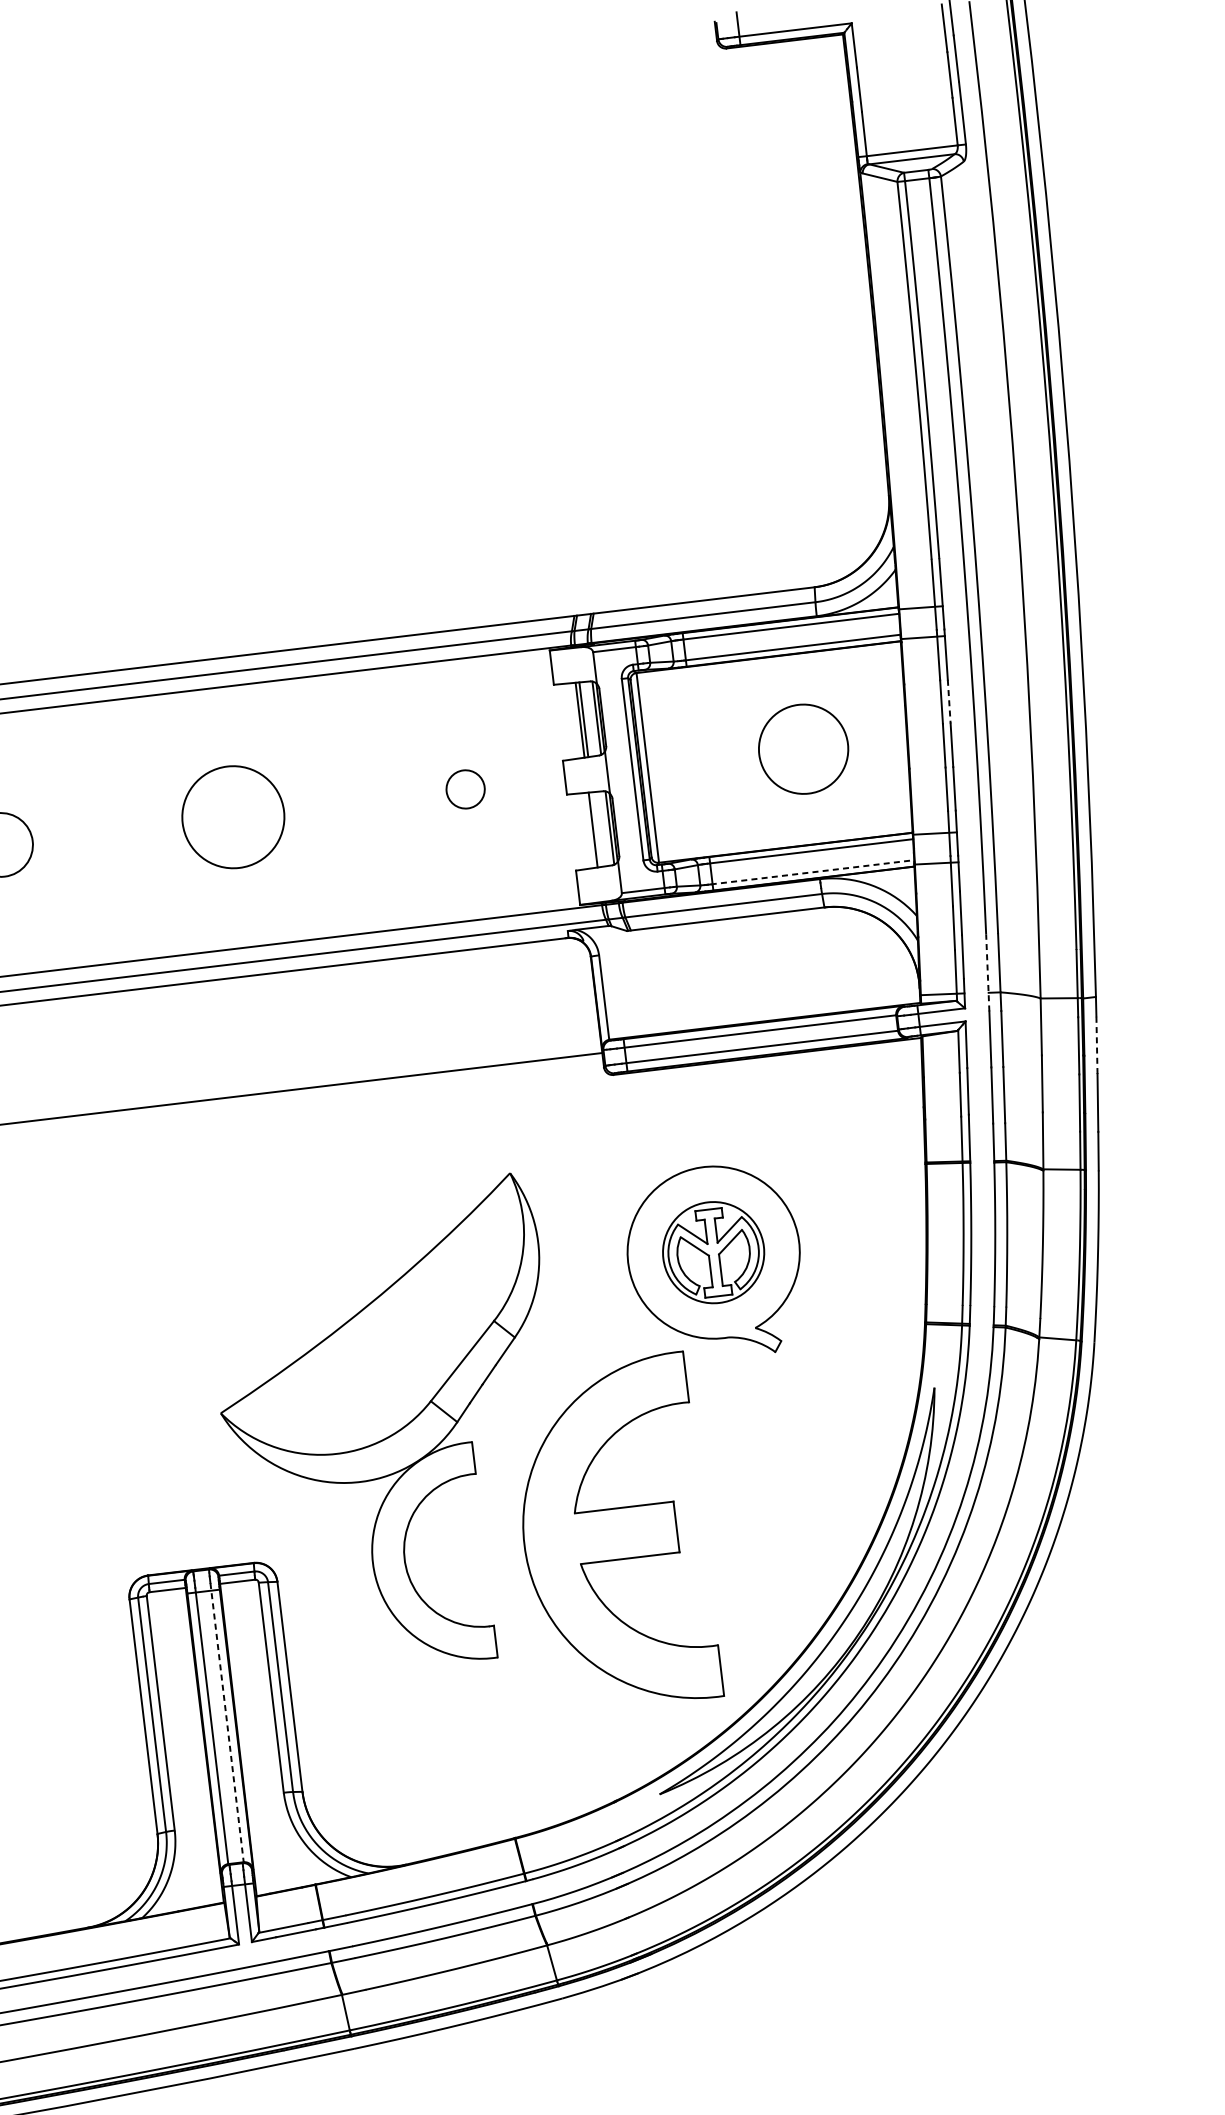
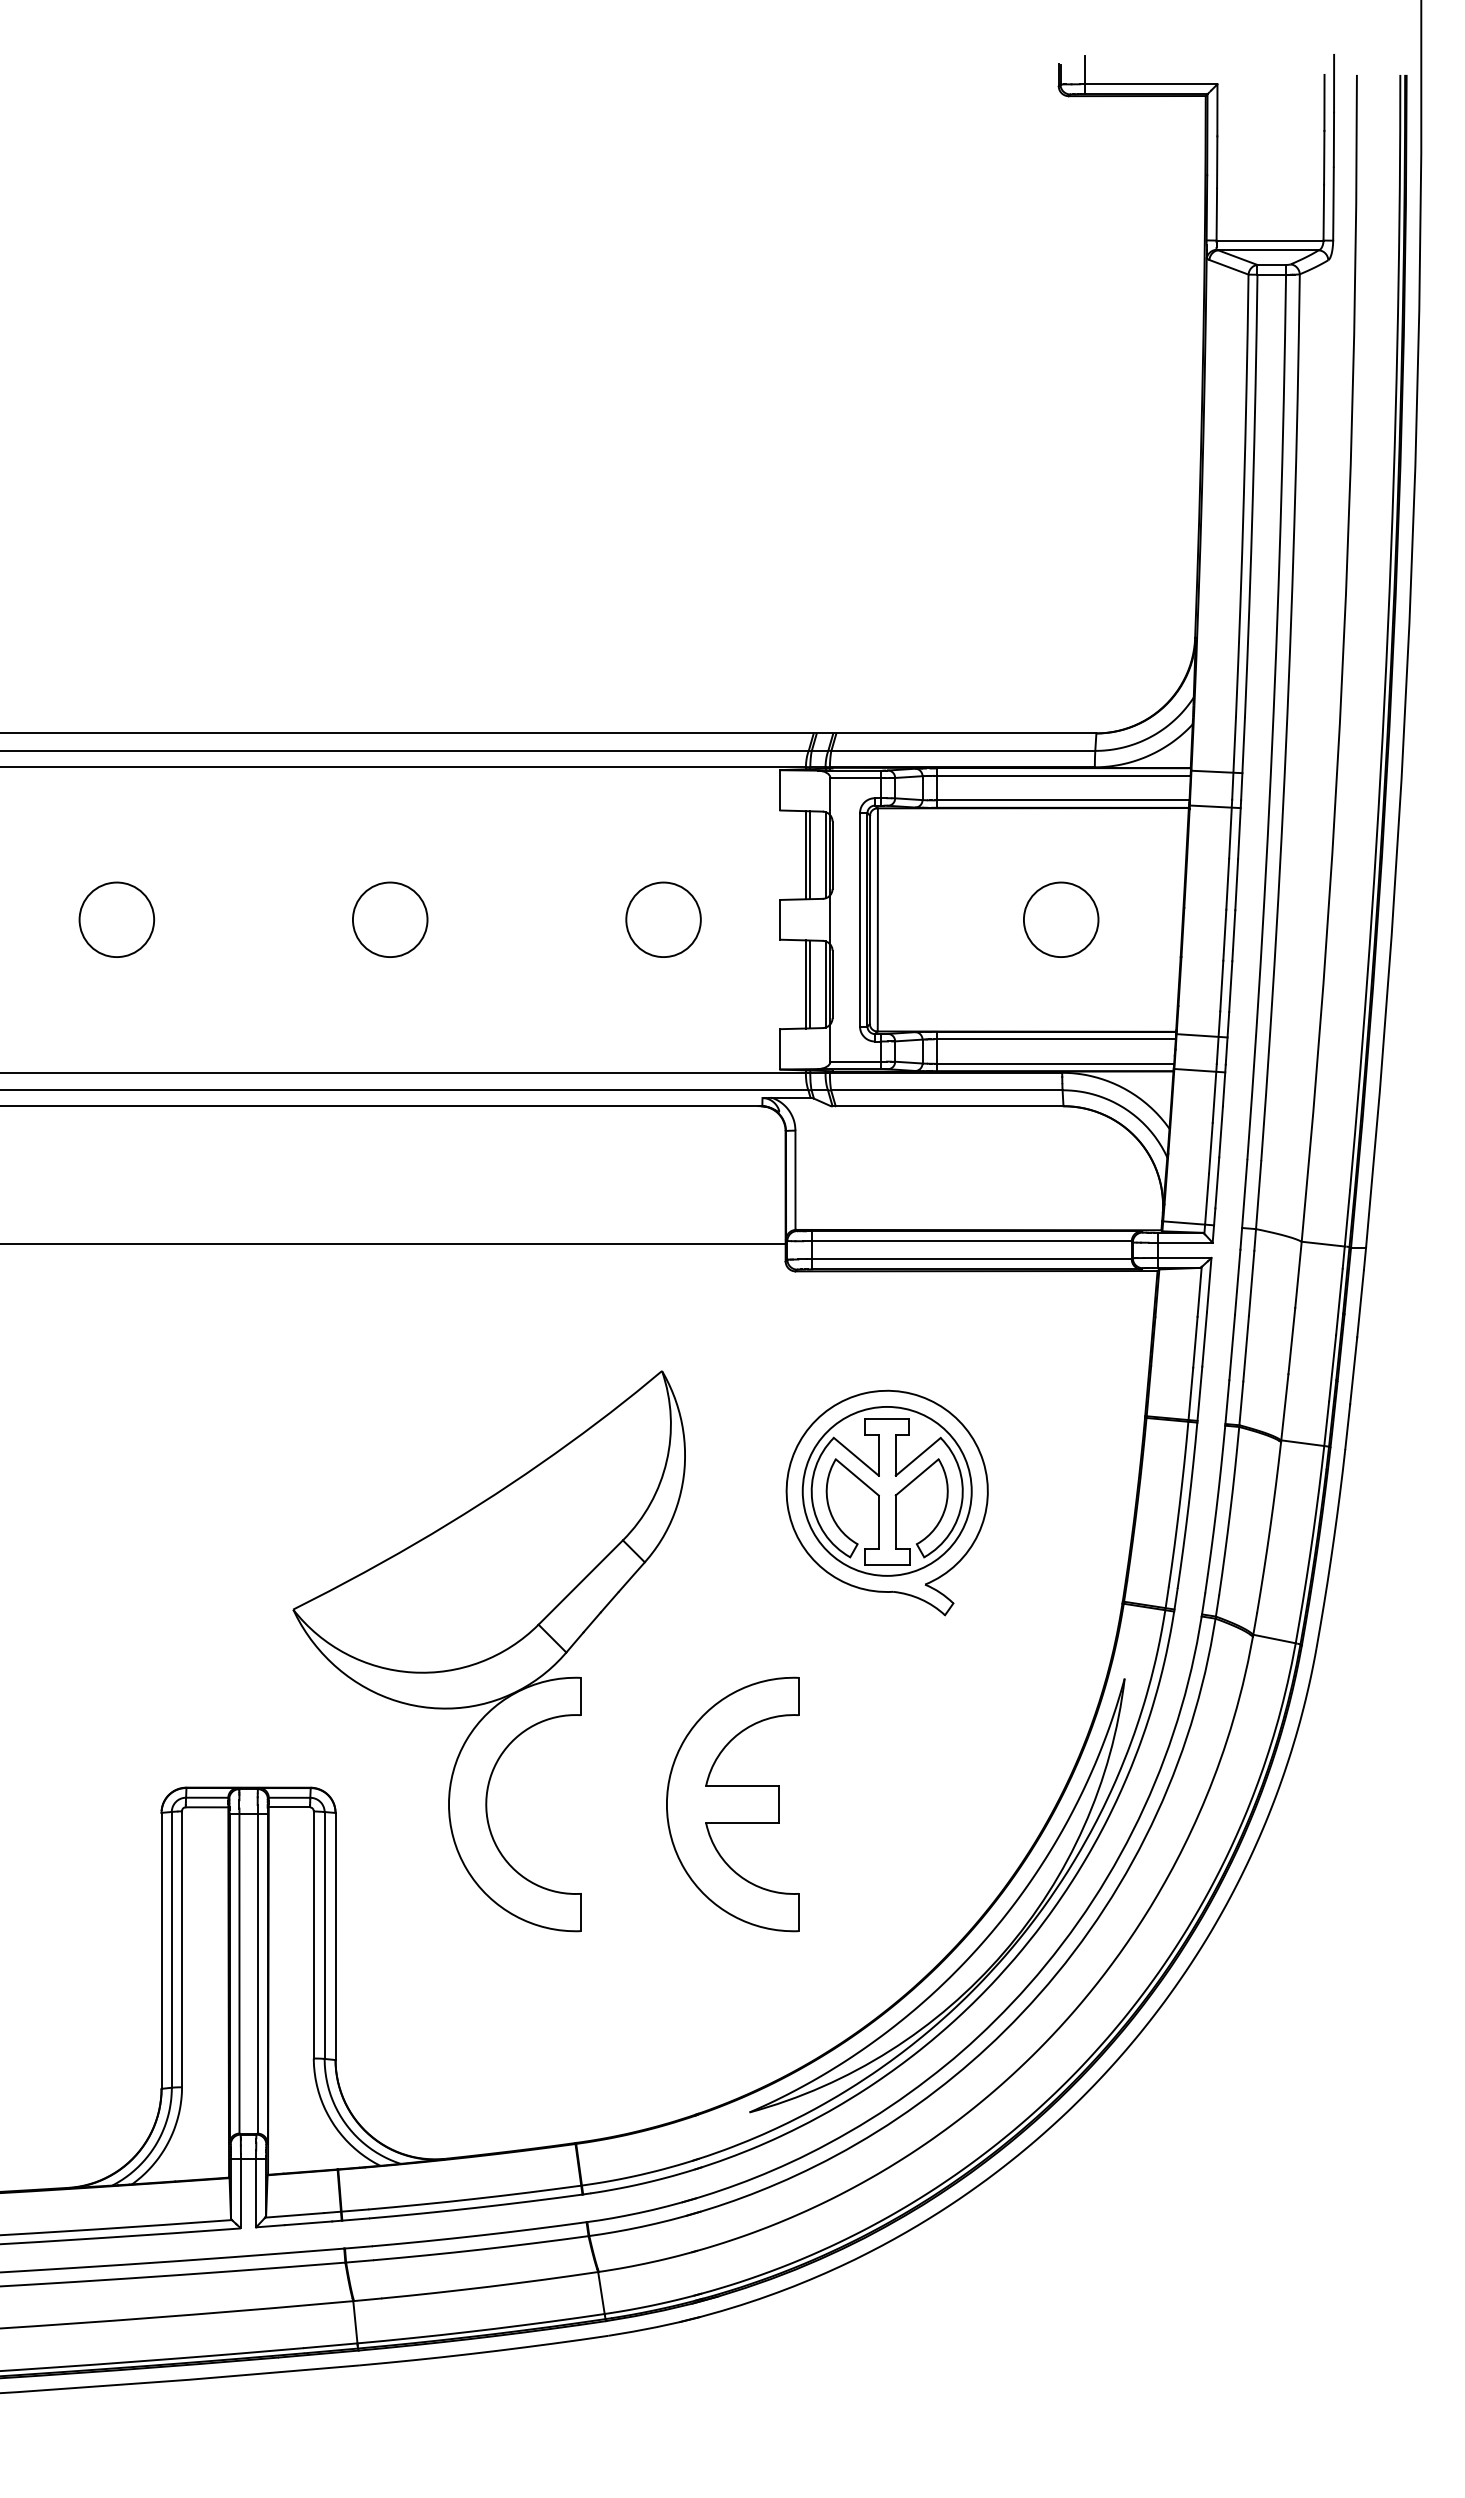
line: (949, 701) -> (1236, 884), dashed -> solid
circle: (802, 749) -> (1060, 919), size x0.71
circle: (465, 789) -> (663, 919), size x1.67
circle: (232, 817) -> (389, 919), size x0.62
line: (597, 829) -> (810, 984), added
line: (812, 872) -> (1054, 1063), dashed -> solid
line: (987, 972) -> (1243, 1204), dashed -> solid
line: (1096, 1044) -> (1360, 1303), dashed -> solid
part: (713, 1252) -> (886, 1491), size x1.43
part: (613, 1534) -> (732, 1804), size x0.62
line: (226, 1722) -> (257, 1969), dashed -> solid

